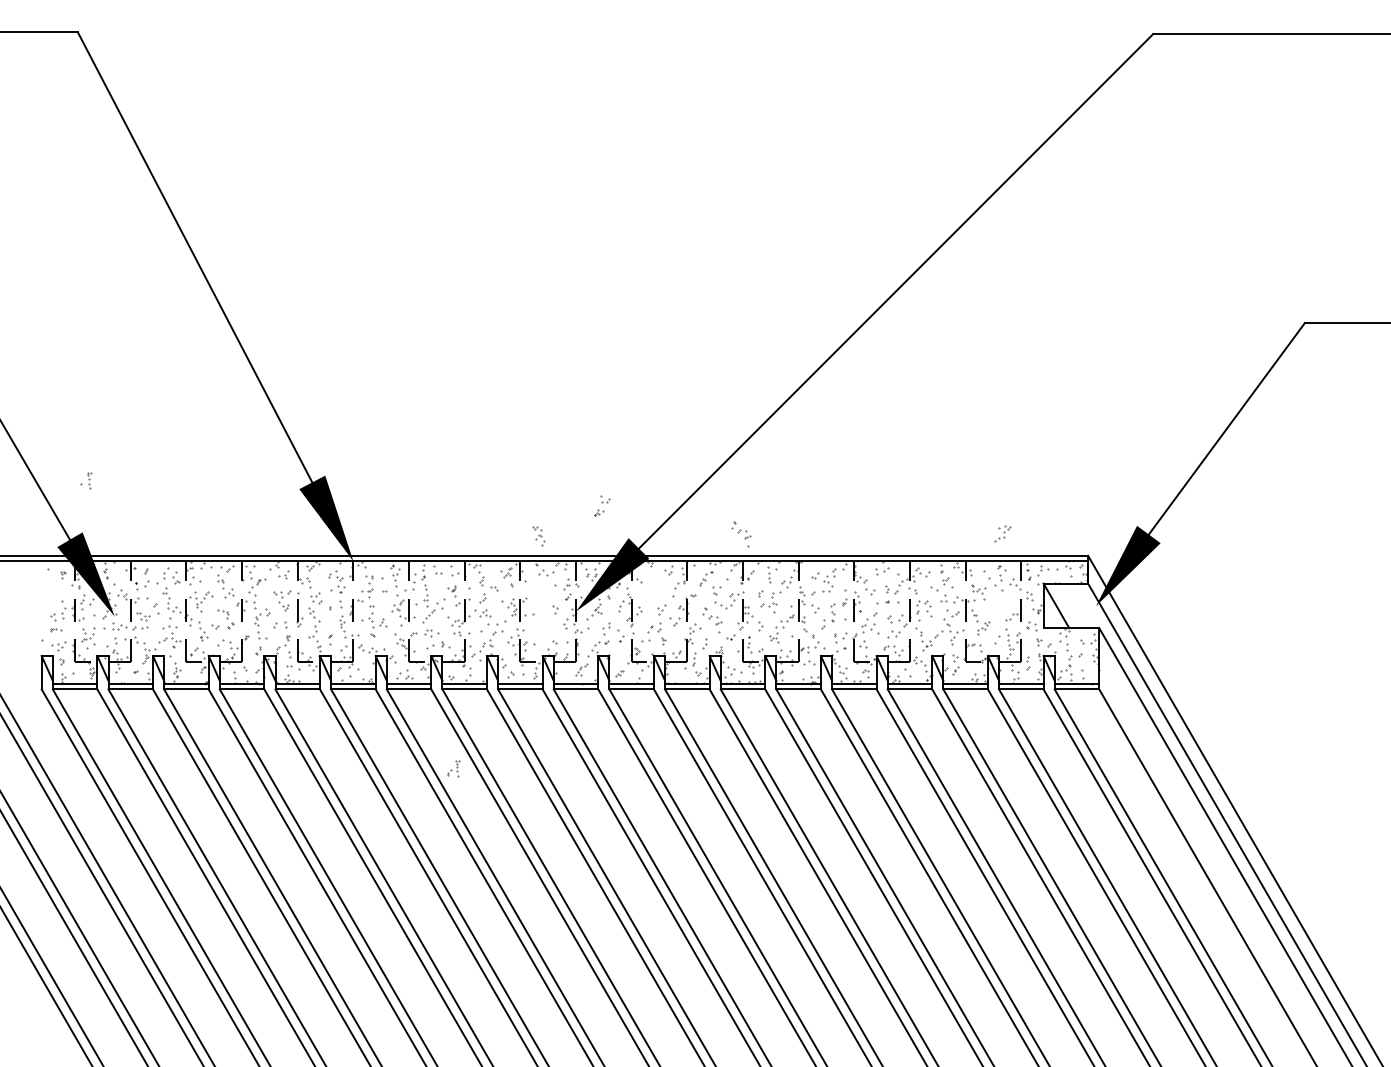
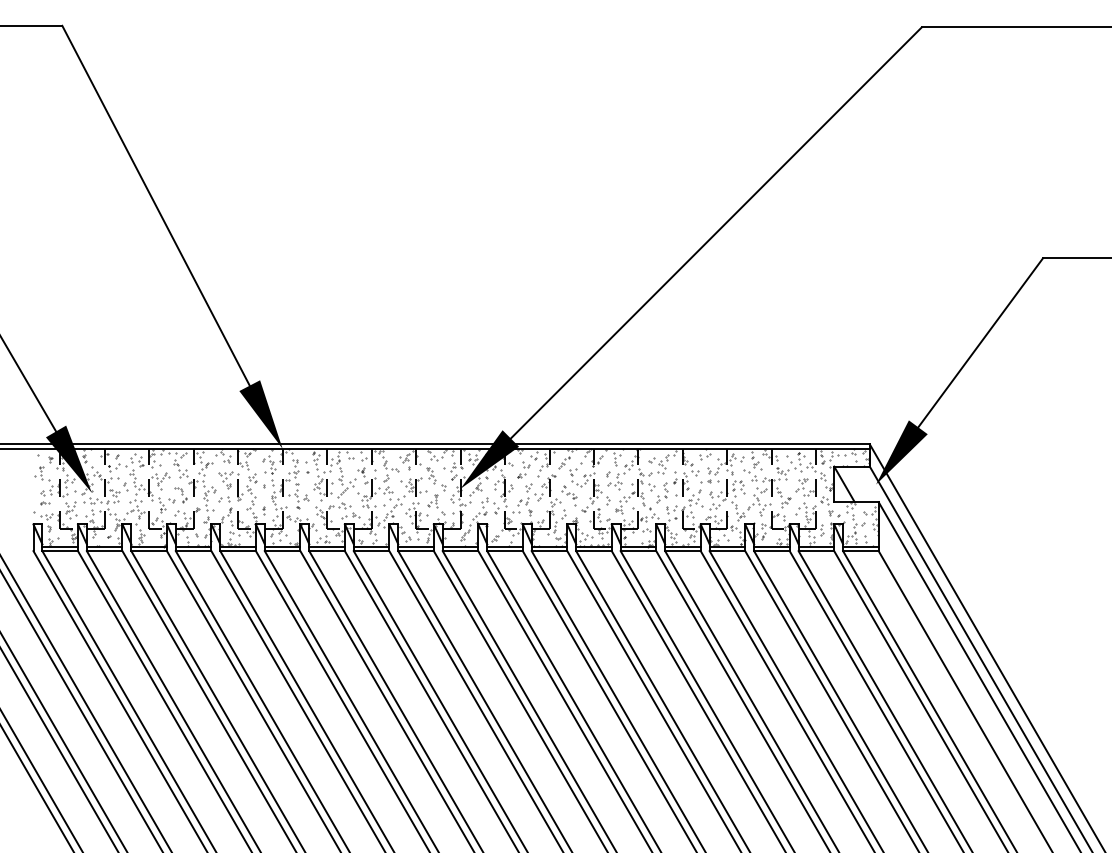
part: (86, 480) -> (38, 472), moved
part: (602, 505) -> (524, 469), moved
part: (1002, 533) -> (801, 484), moved
part: (741, 534) -> (592, 427), removed
part: (538, 536) -> (430, 476), moved
part: (453, 768) -> (432, 500), moved

